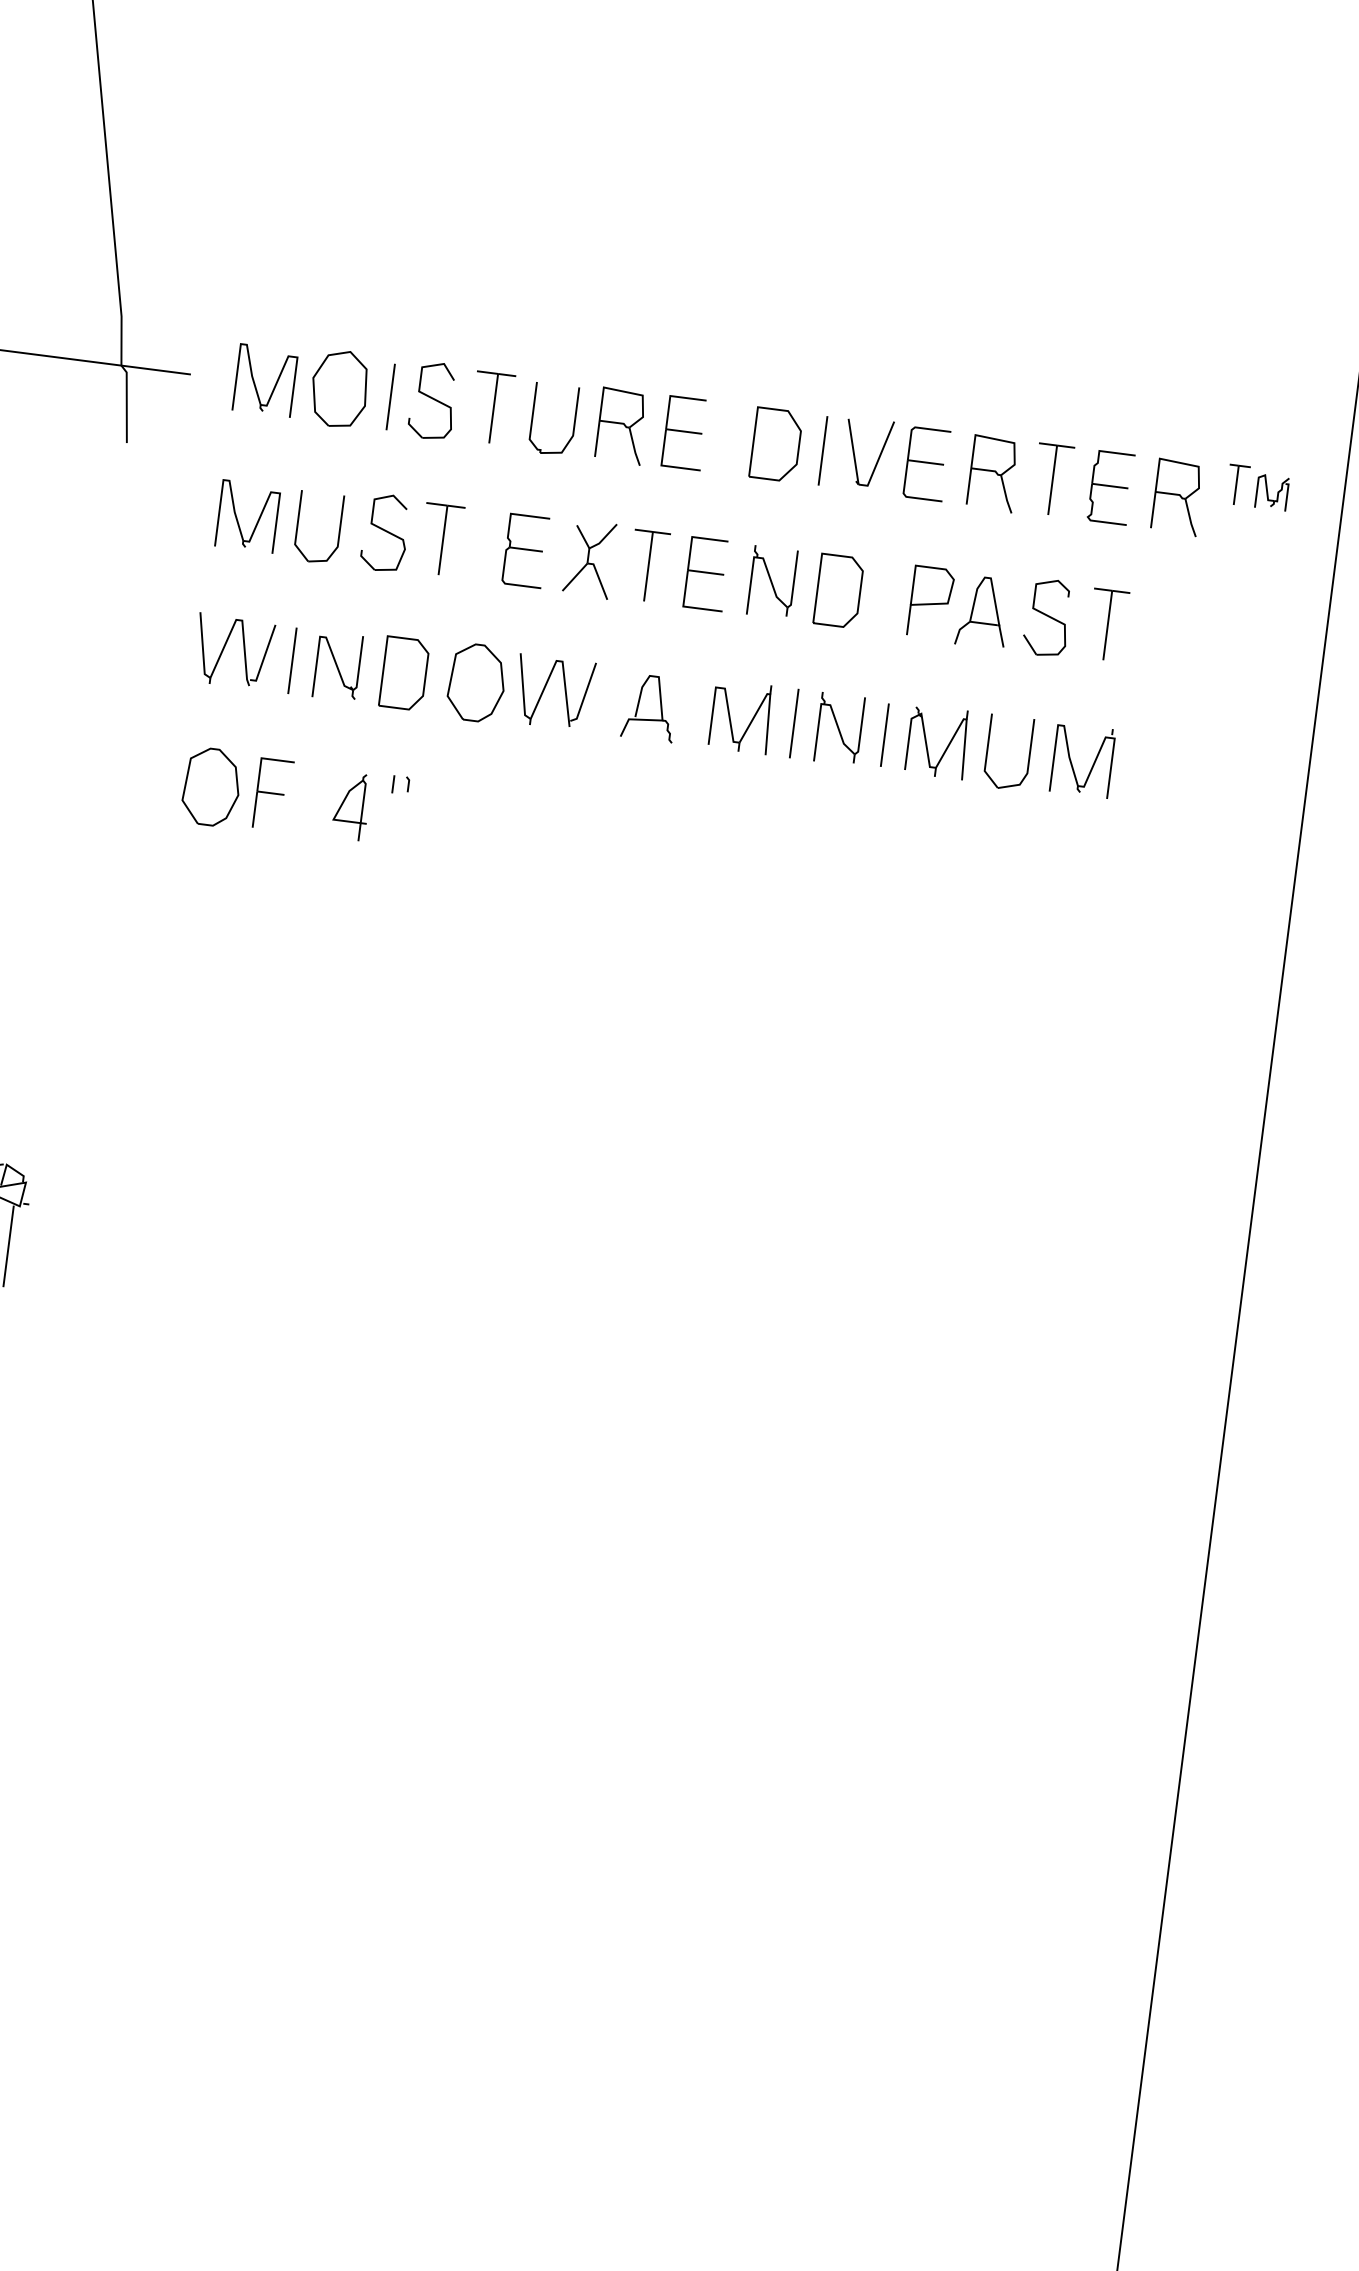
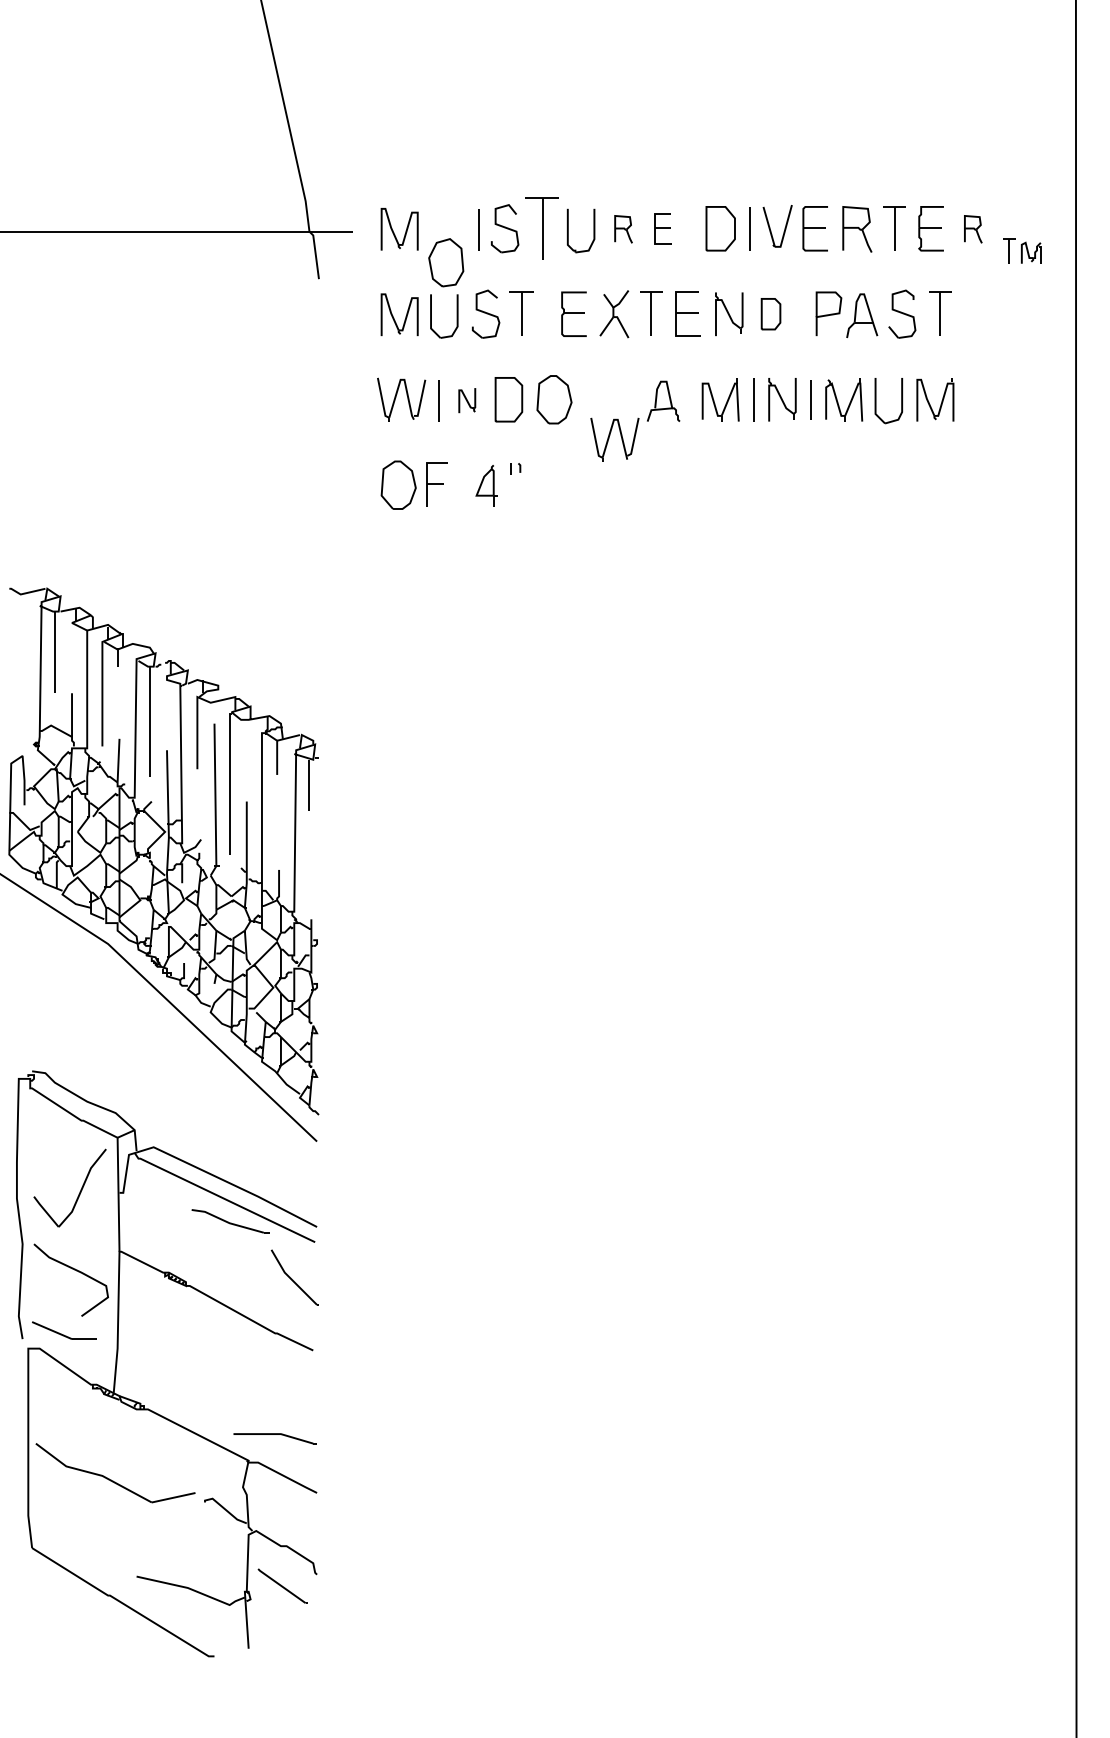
part: (340, 388) -> (446, 262), moved
part: (492, 408) -> (542, 228), size x1.4
part: (621, 426) -> (623, 229), size x0.6
part: (683, 432) -> (662, 228), size x0.7
part: (1258, 486) -> (1022, 250), moved
part: (1178, 497) -> (973, 229), size x0.6
part: (838, 589) -> (770, 313), size x0.7
part: (338, 666) -> (467, 400), size x0.6
part: (553, 692) -> (614, 439), moved

